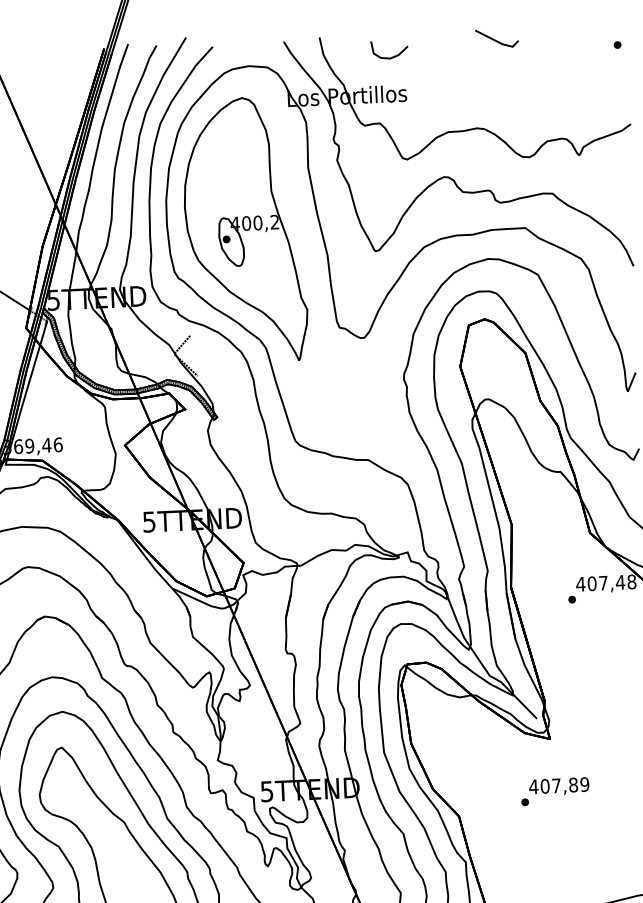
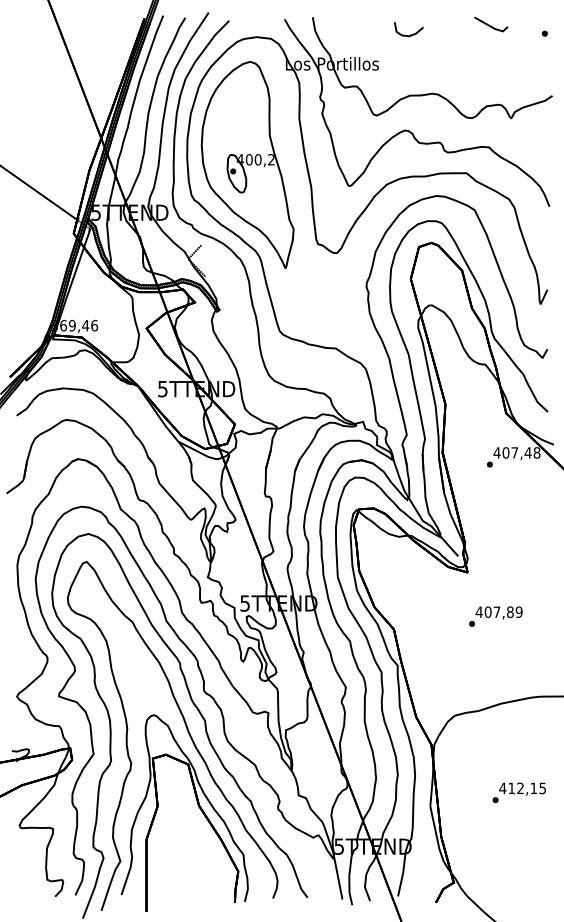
line: (497, 39) -> (491, 25), moved
curve: (391, 56) -> (410, 34), moved
text: (554, 791) -> (495, 616), moved

